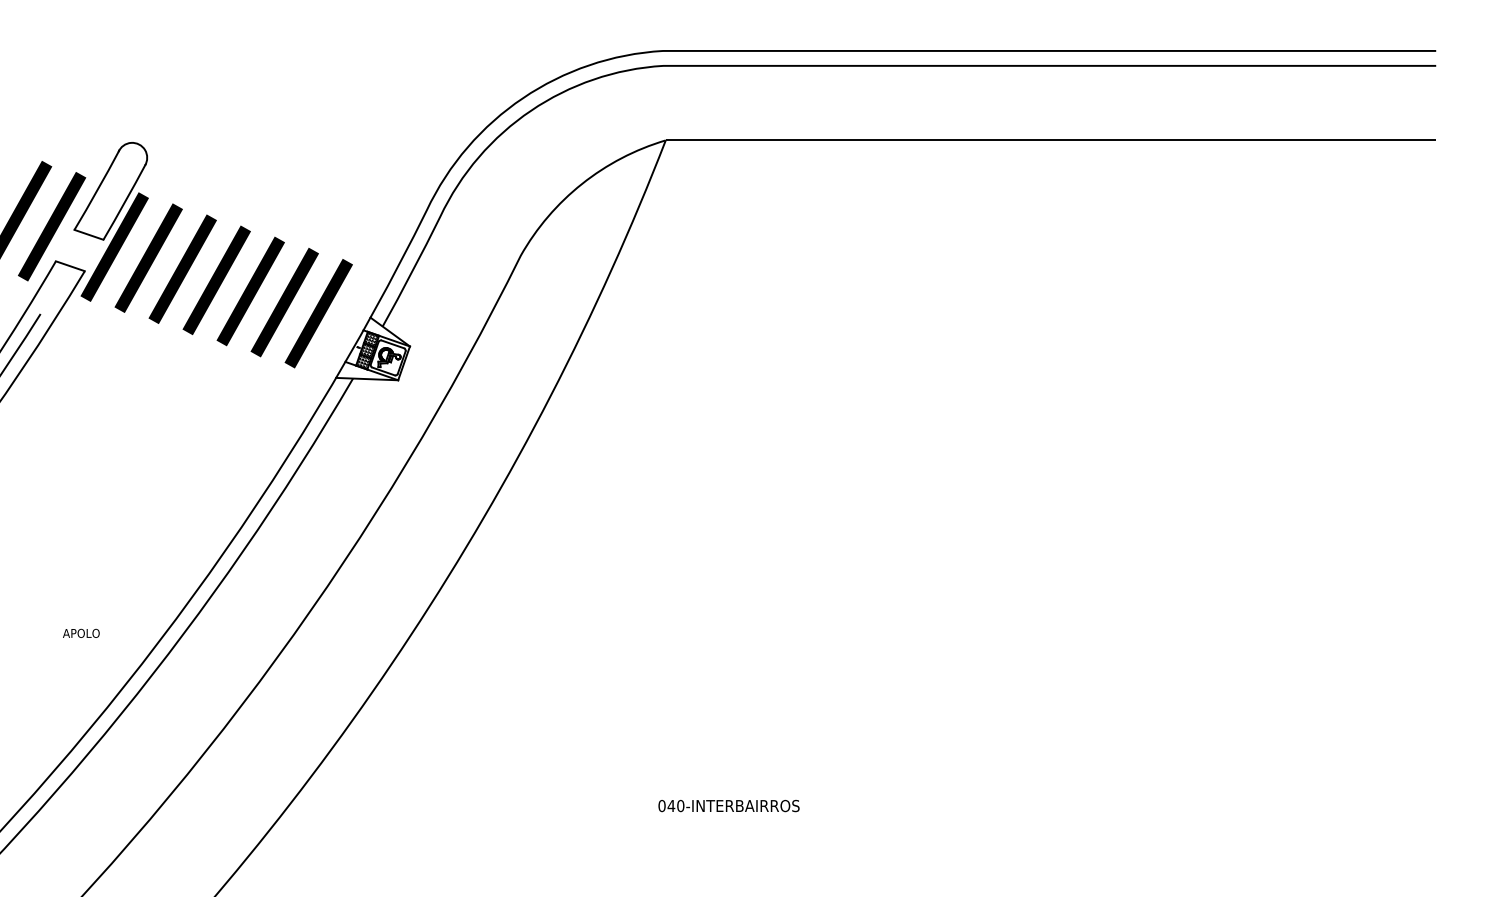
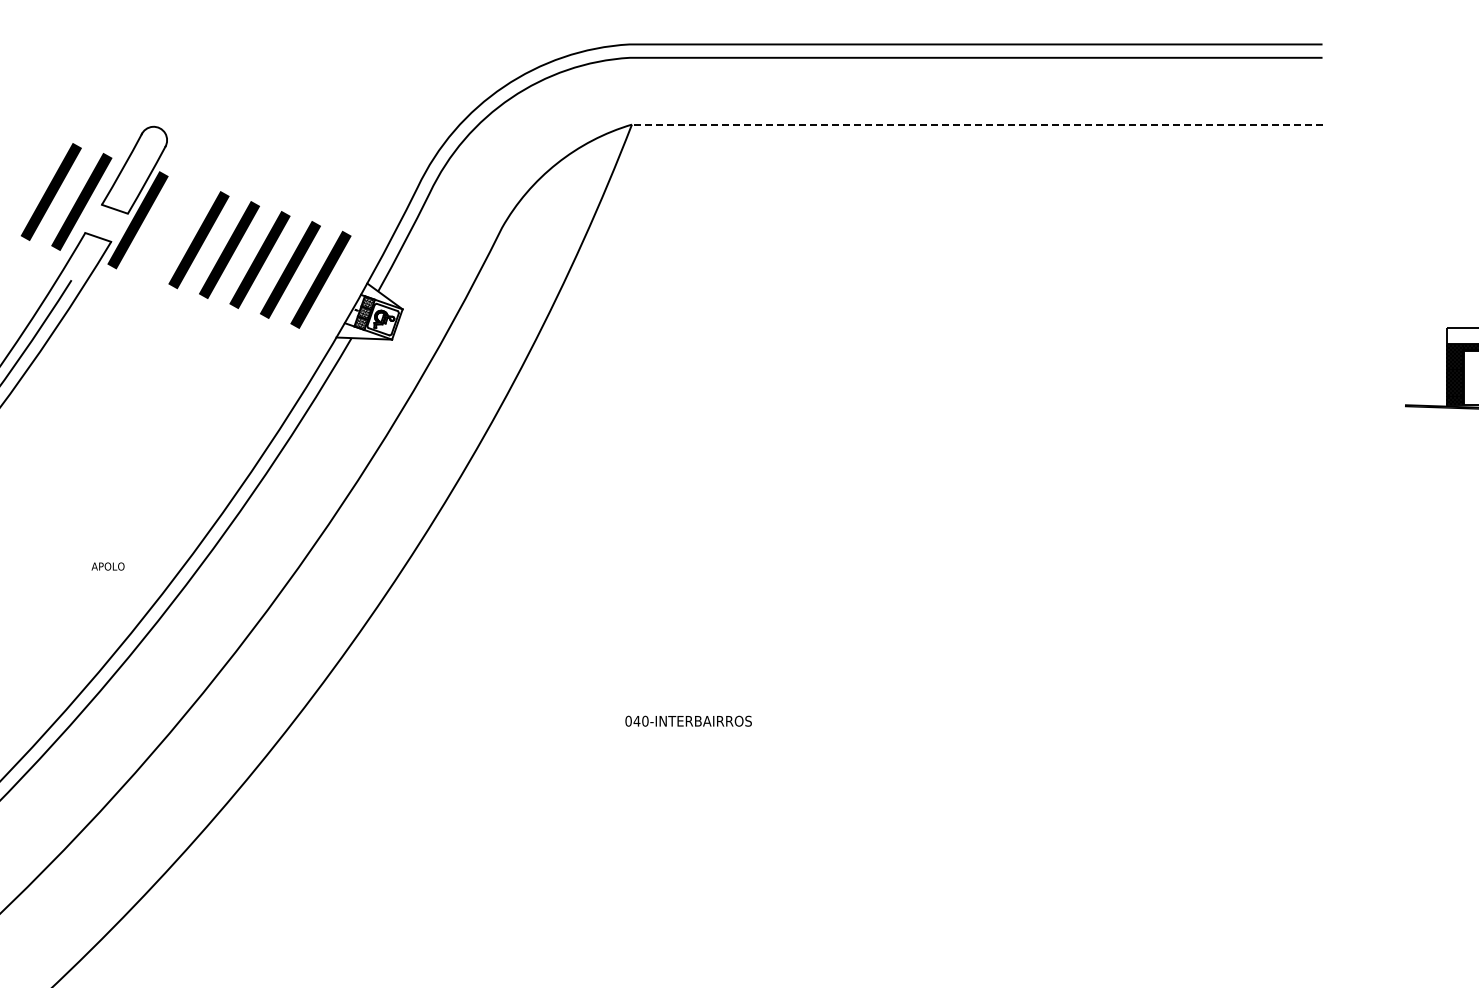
line: (1050, 140) -> (976, 124), solid -> dashed
line: (148, 258) -> (168, 230), removed

